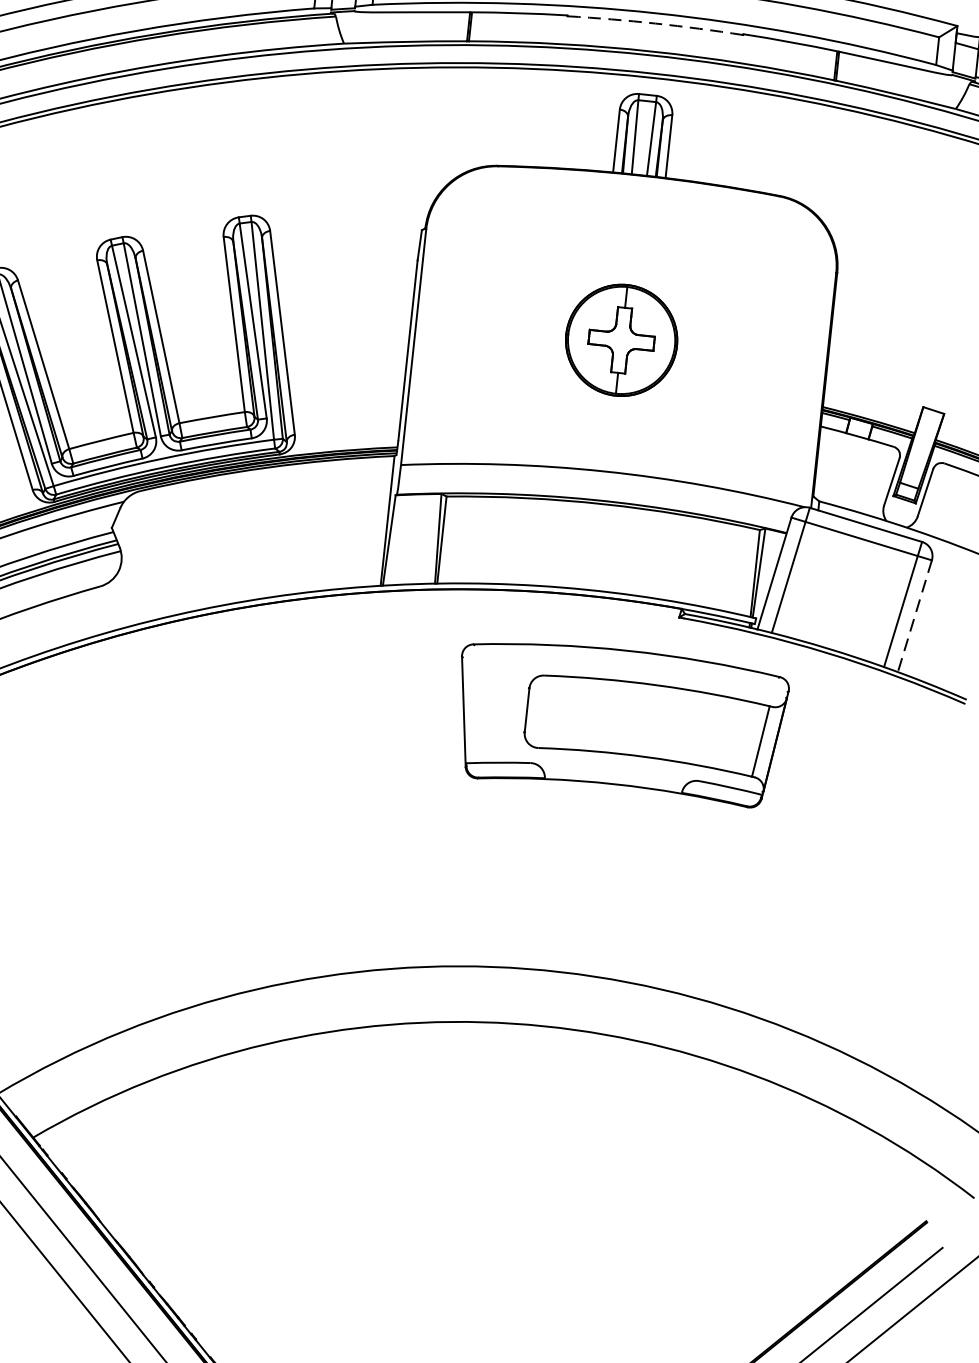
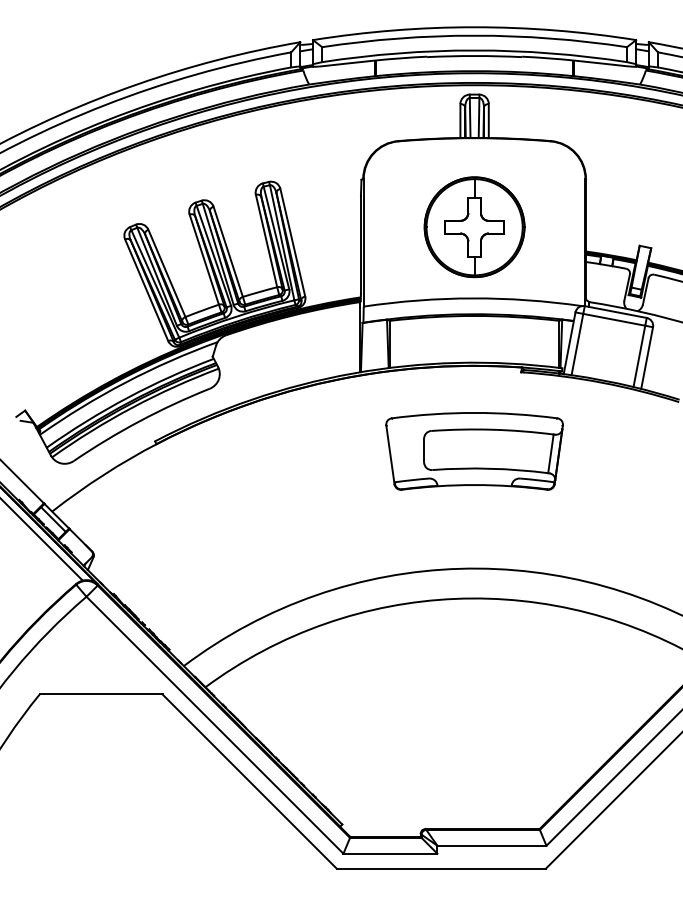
arc: (655, 24) -> (474, 56), dashed -> solid
part: (621, 340) -> (474, 227), size x1.67
line: (915, 617) -> (647, 358), dashed -> solid
part: (619, 722) -> (474, 451), moved

